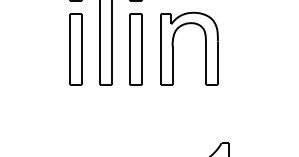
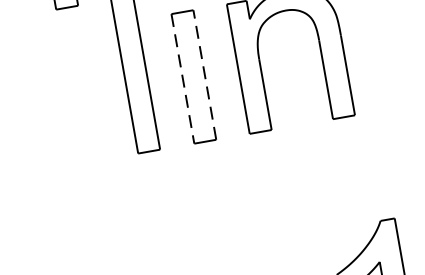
part: (75, 49) -> (81, 96), removed
line: (142, 49) -> (204, 74), solid -> dashed
line: (130, 50) -> (183, 80), solid -> dashed

